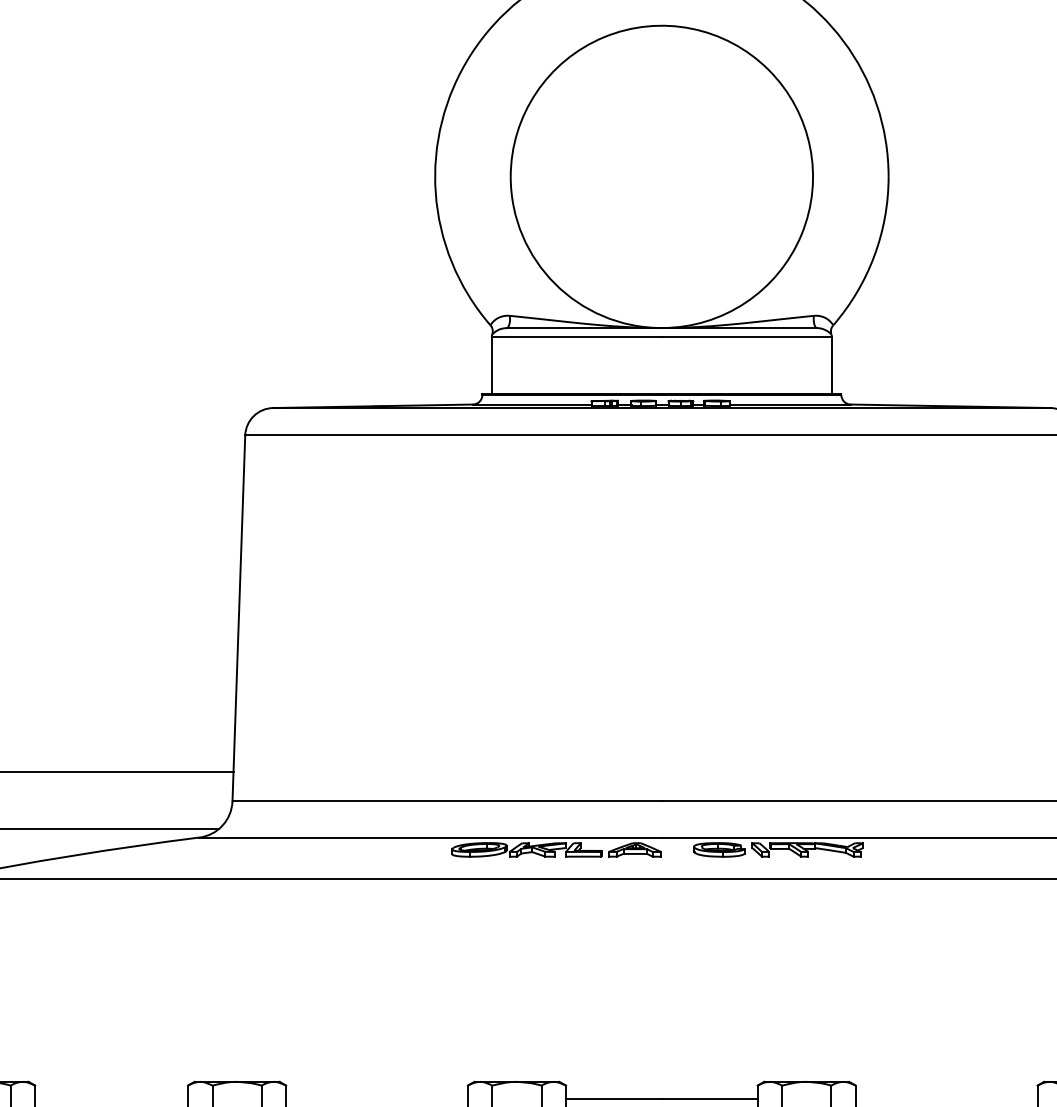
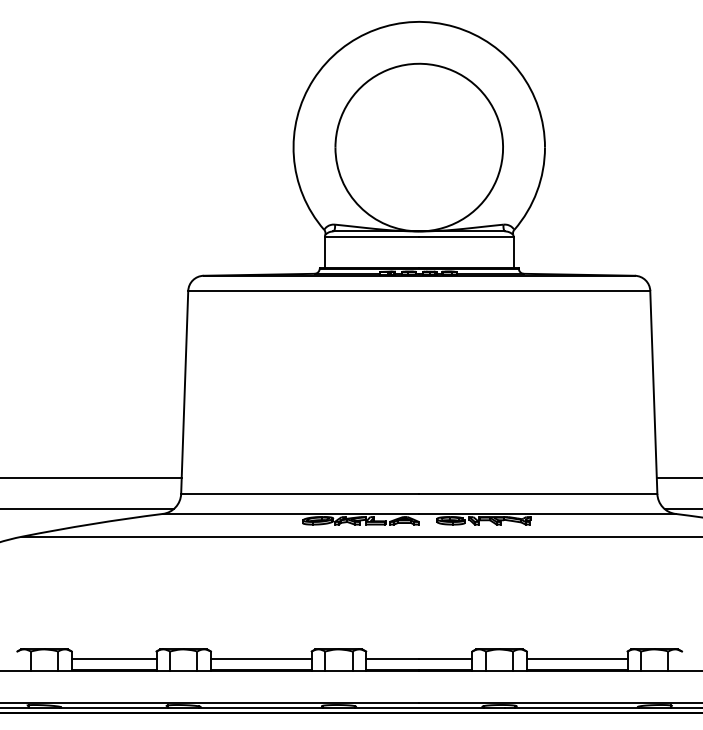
line: (110, 1098) -> (113, 658), added
line: (375, 1098) -> (260, 658), added
line: (945, 1098) -> (576, 658), added

